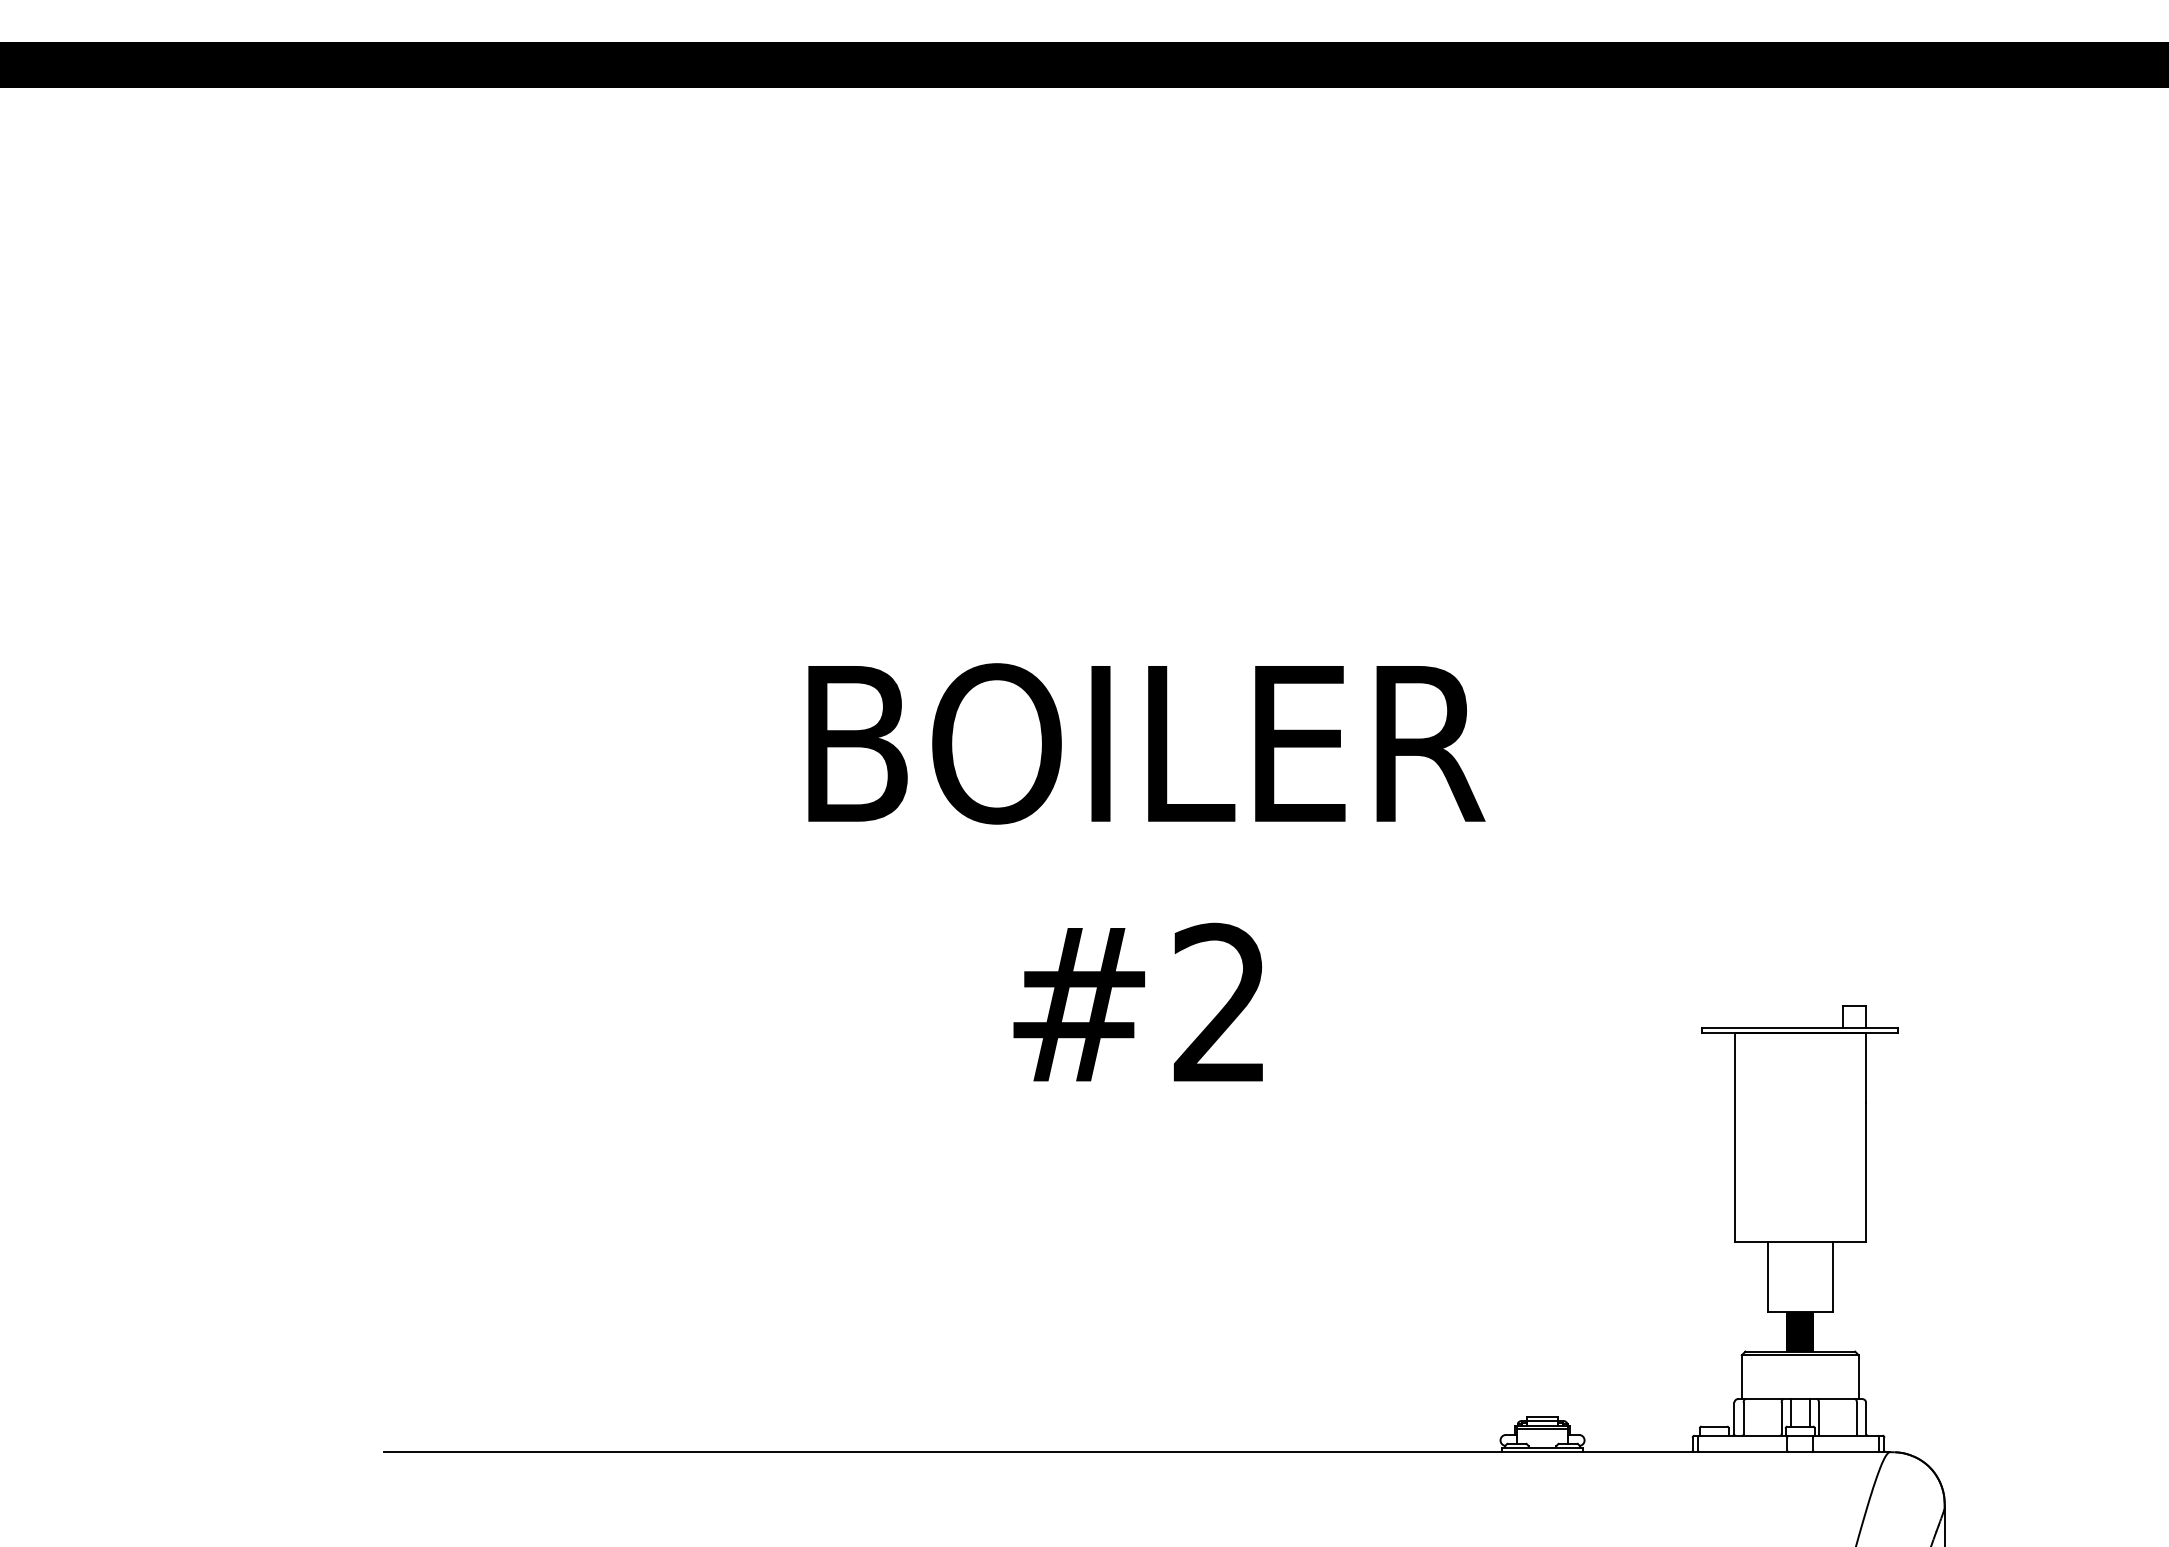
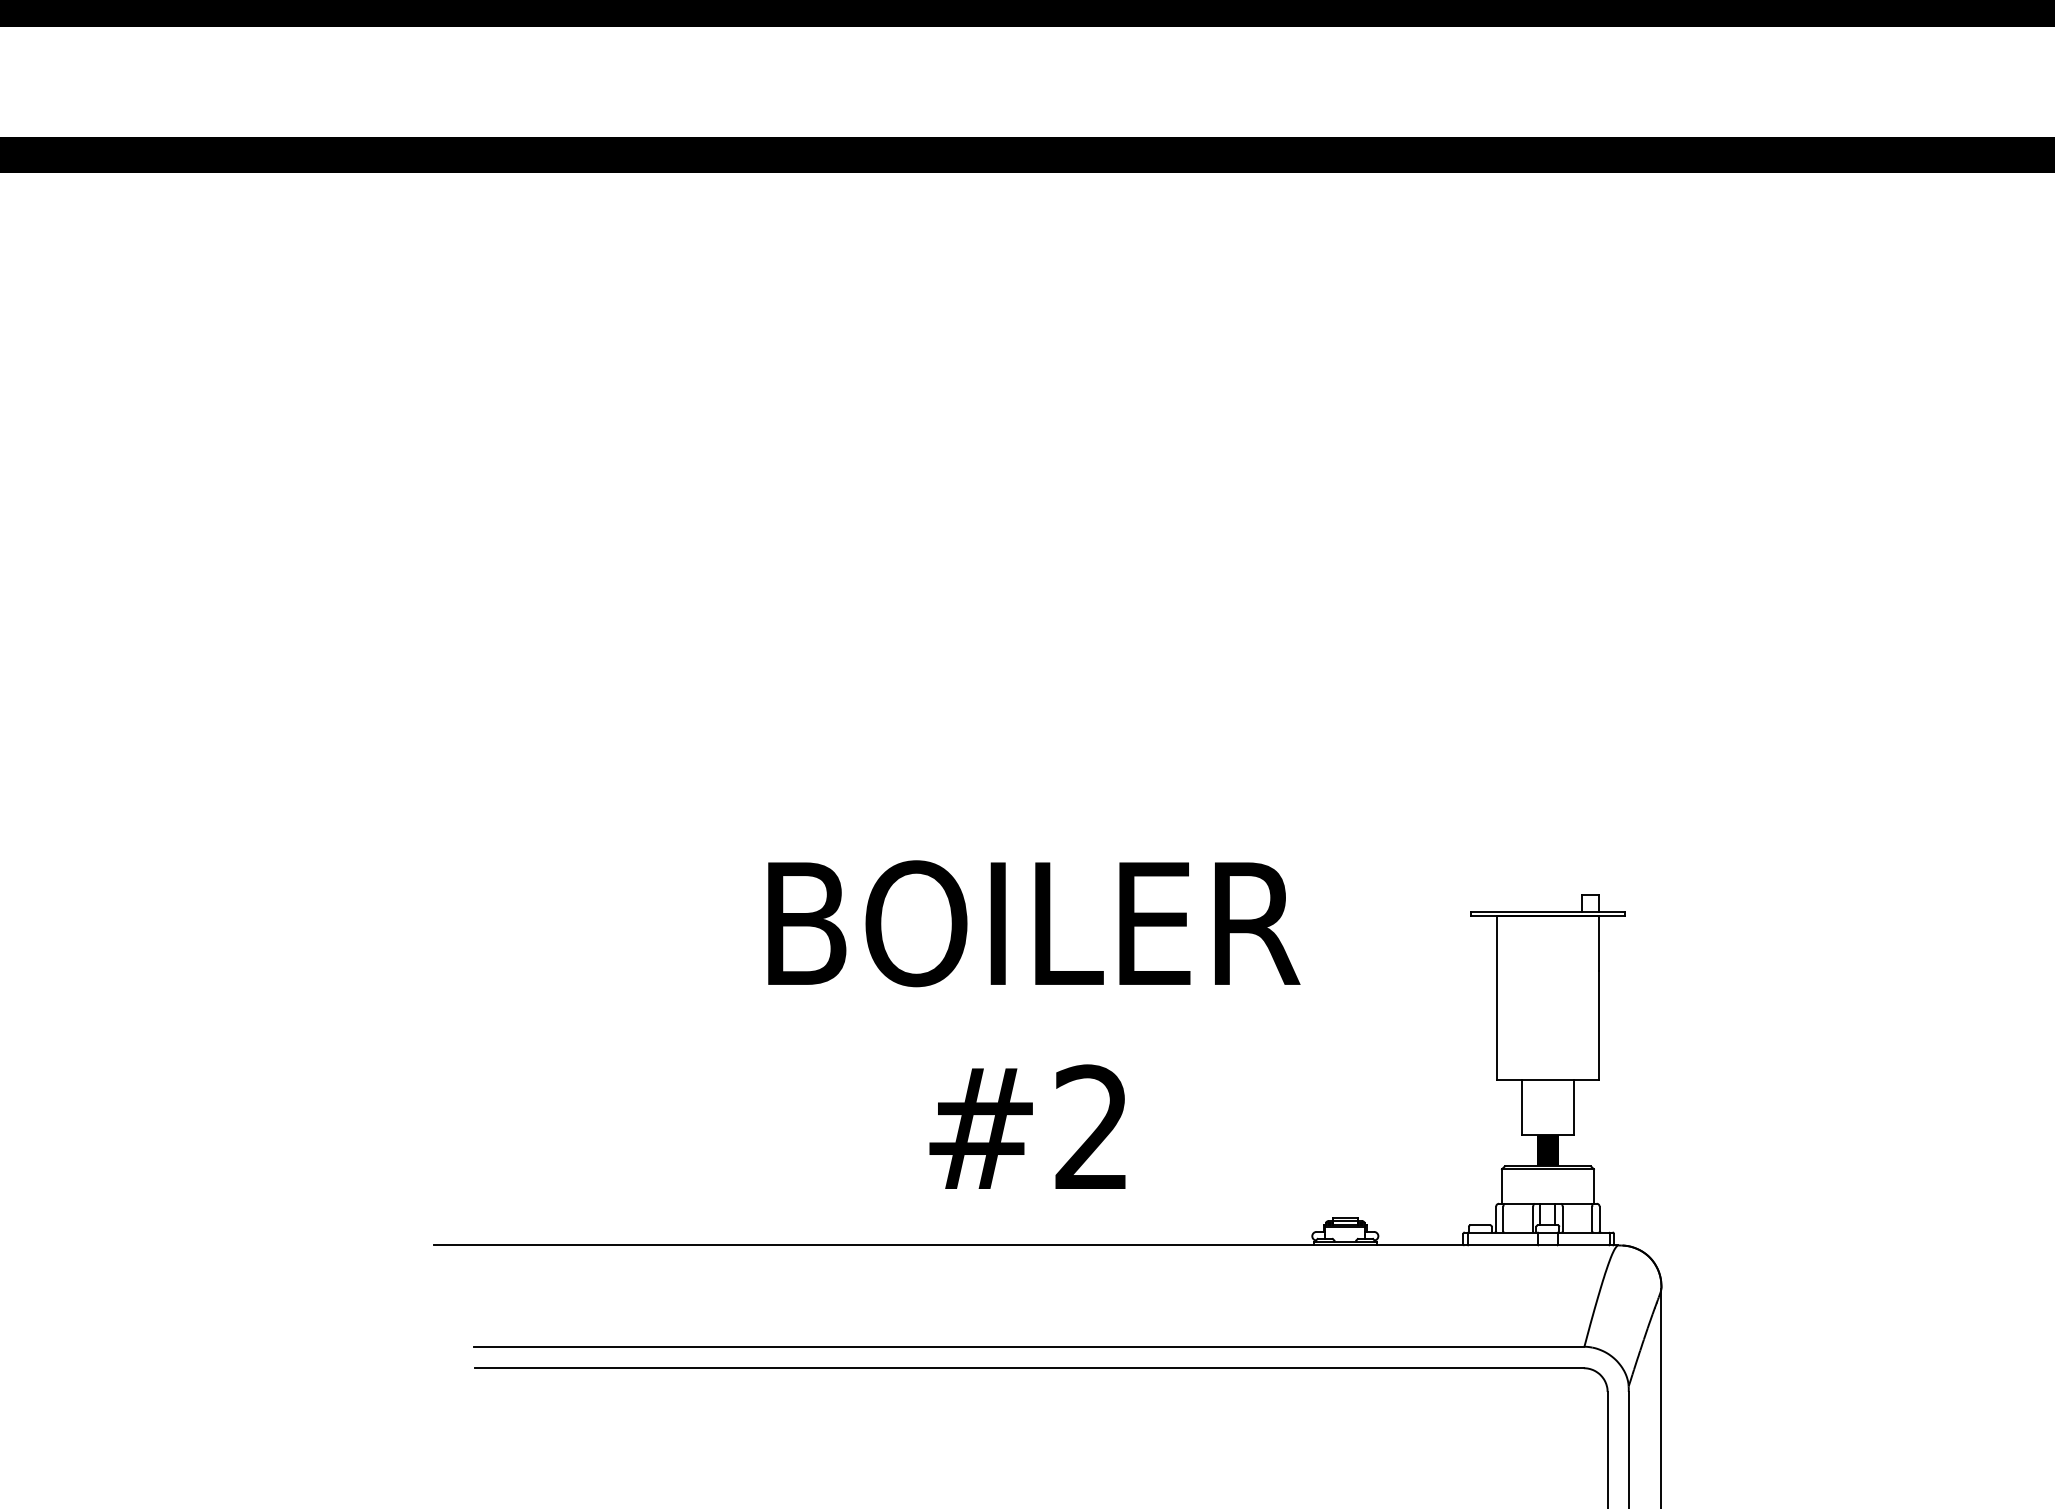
text: (1147, 872) -> (1034, 1024), moved

